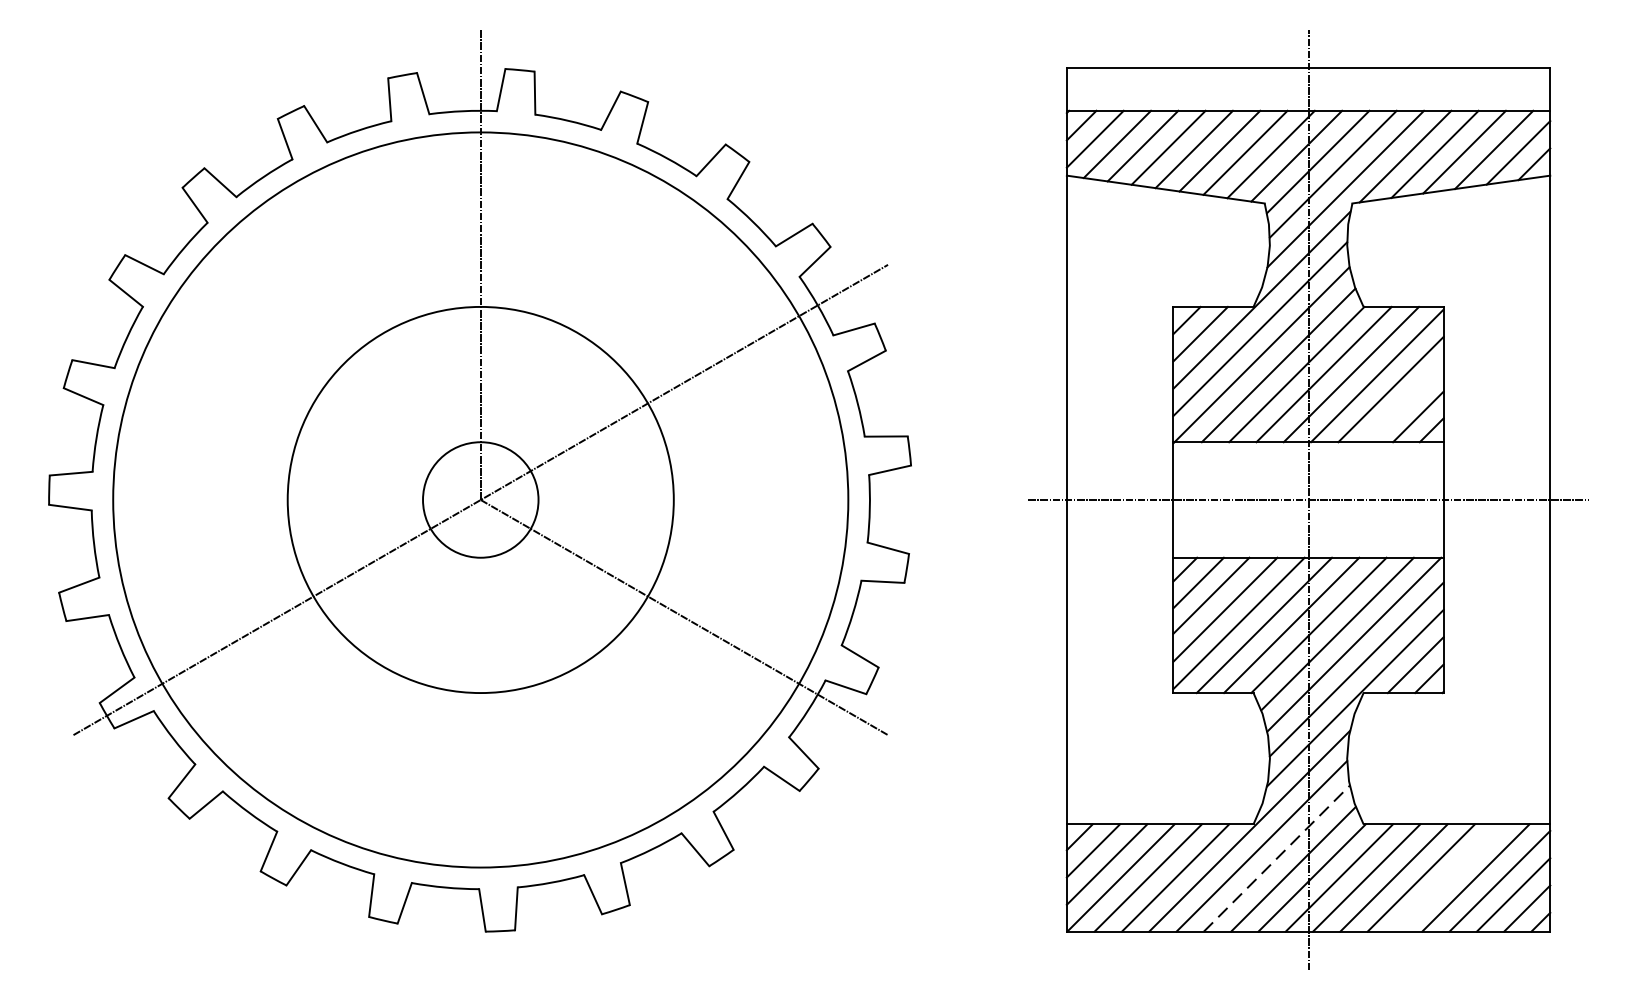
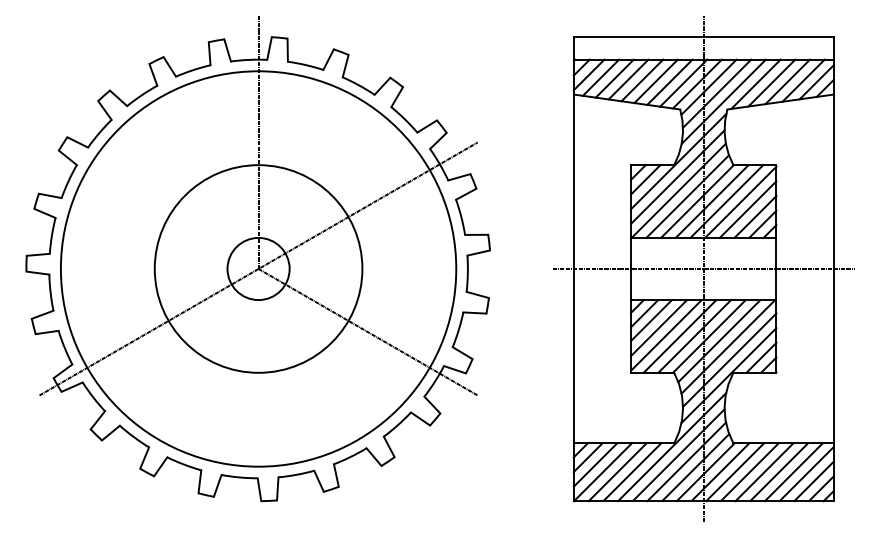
line: (1404, 402) -> (755, 216), added
line: (1276, 857) -> (686, 461), dashed -> solid
line: (1447, 878) -> (778, 472), added

